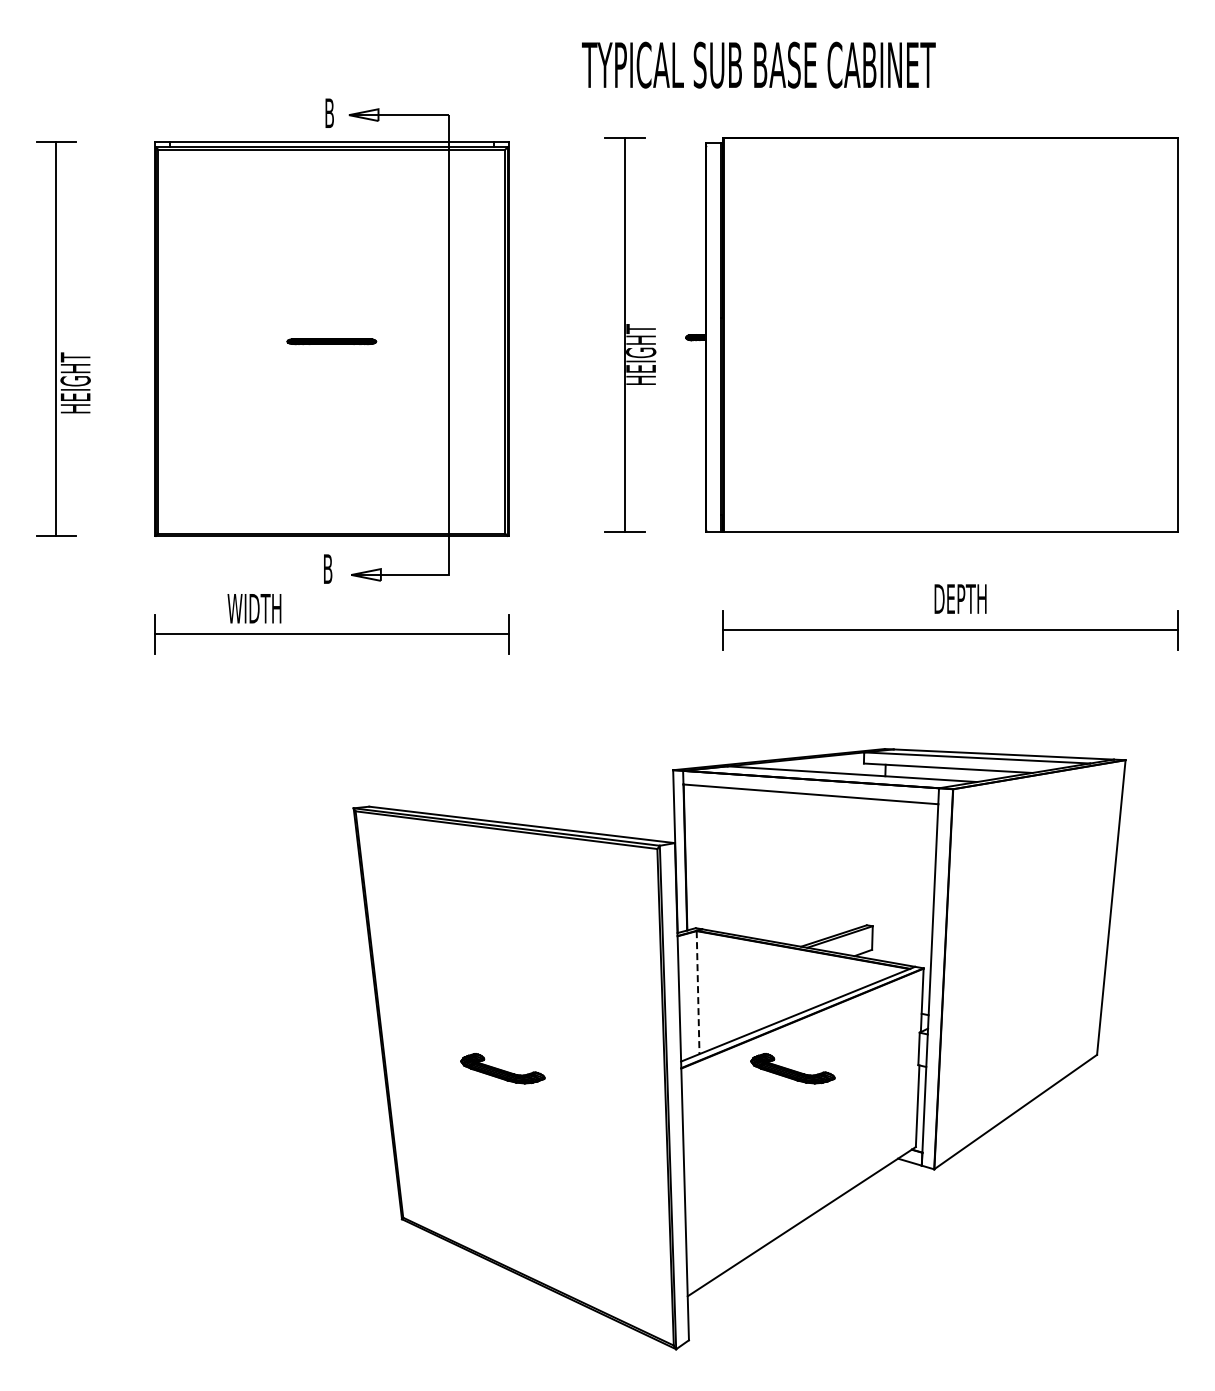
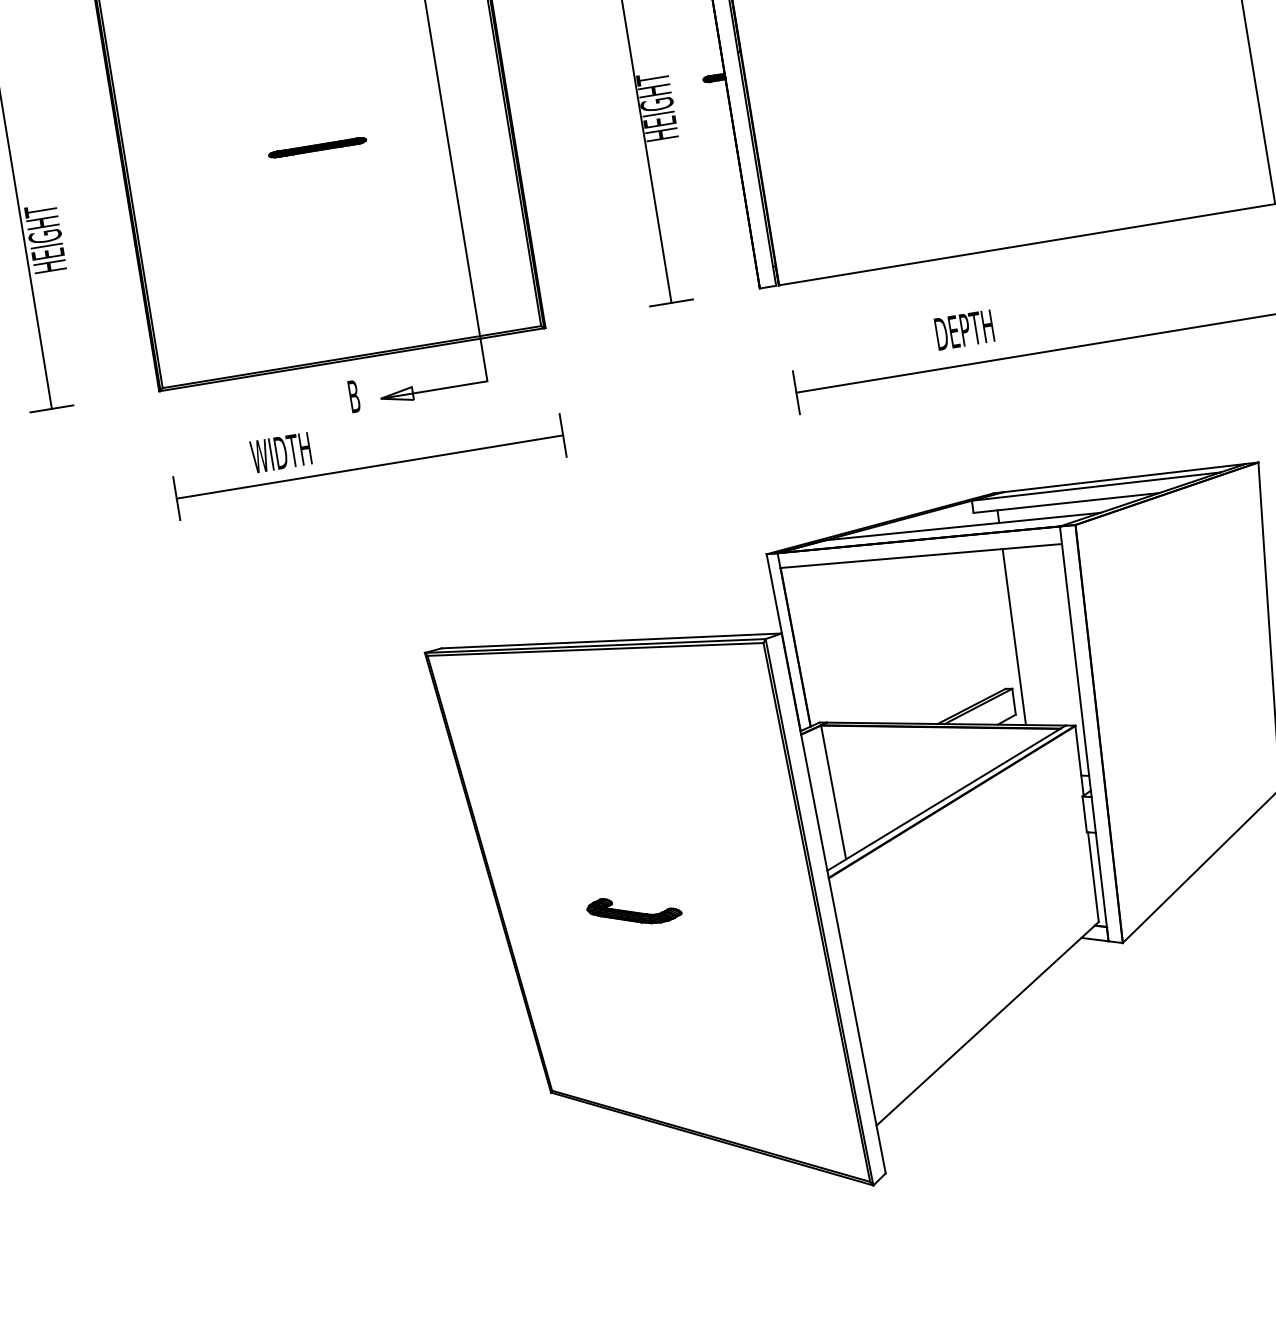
text: (960, 598) -> (964, 329), moved
line: (881, 880) -> (1013, 637), added
line: (698, 992) -> (834, 792), dashed -> solid
part: (792, 1068) -> (950, 858), removed

